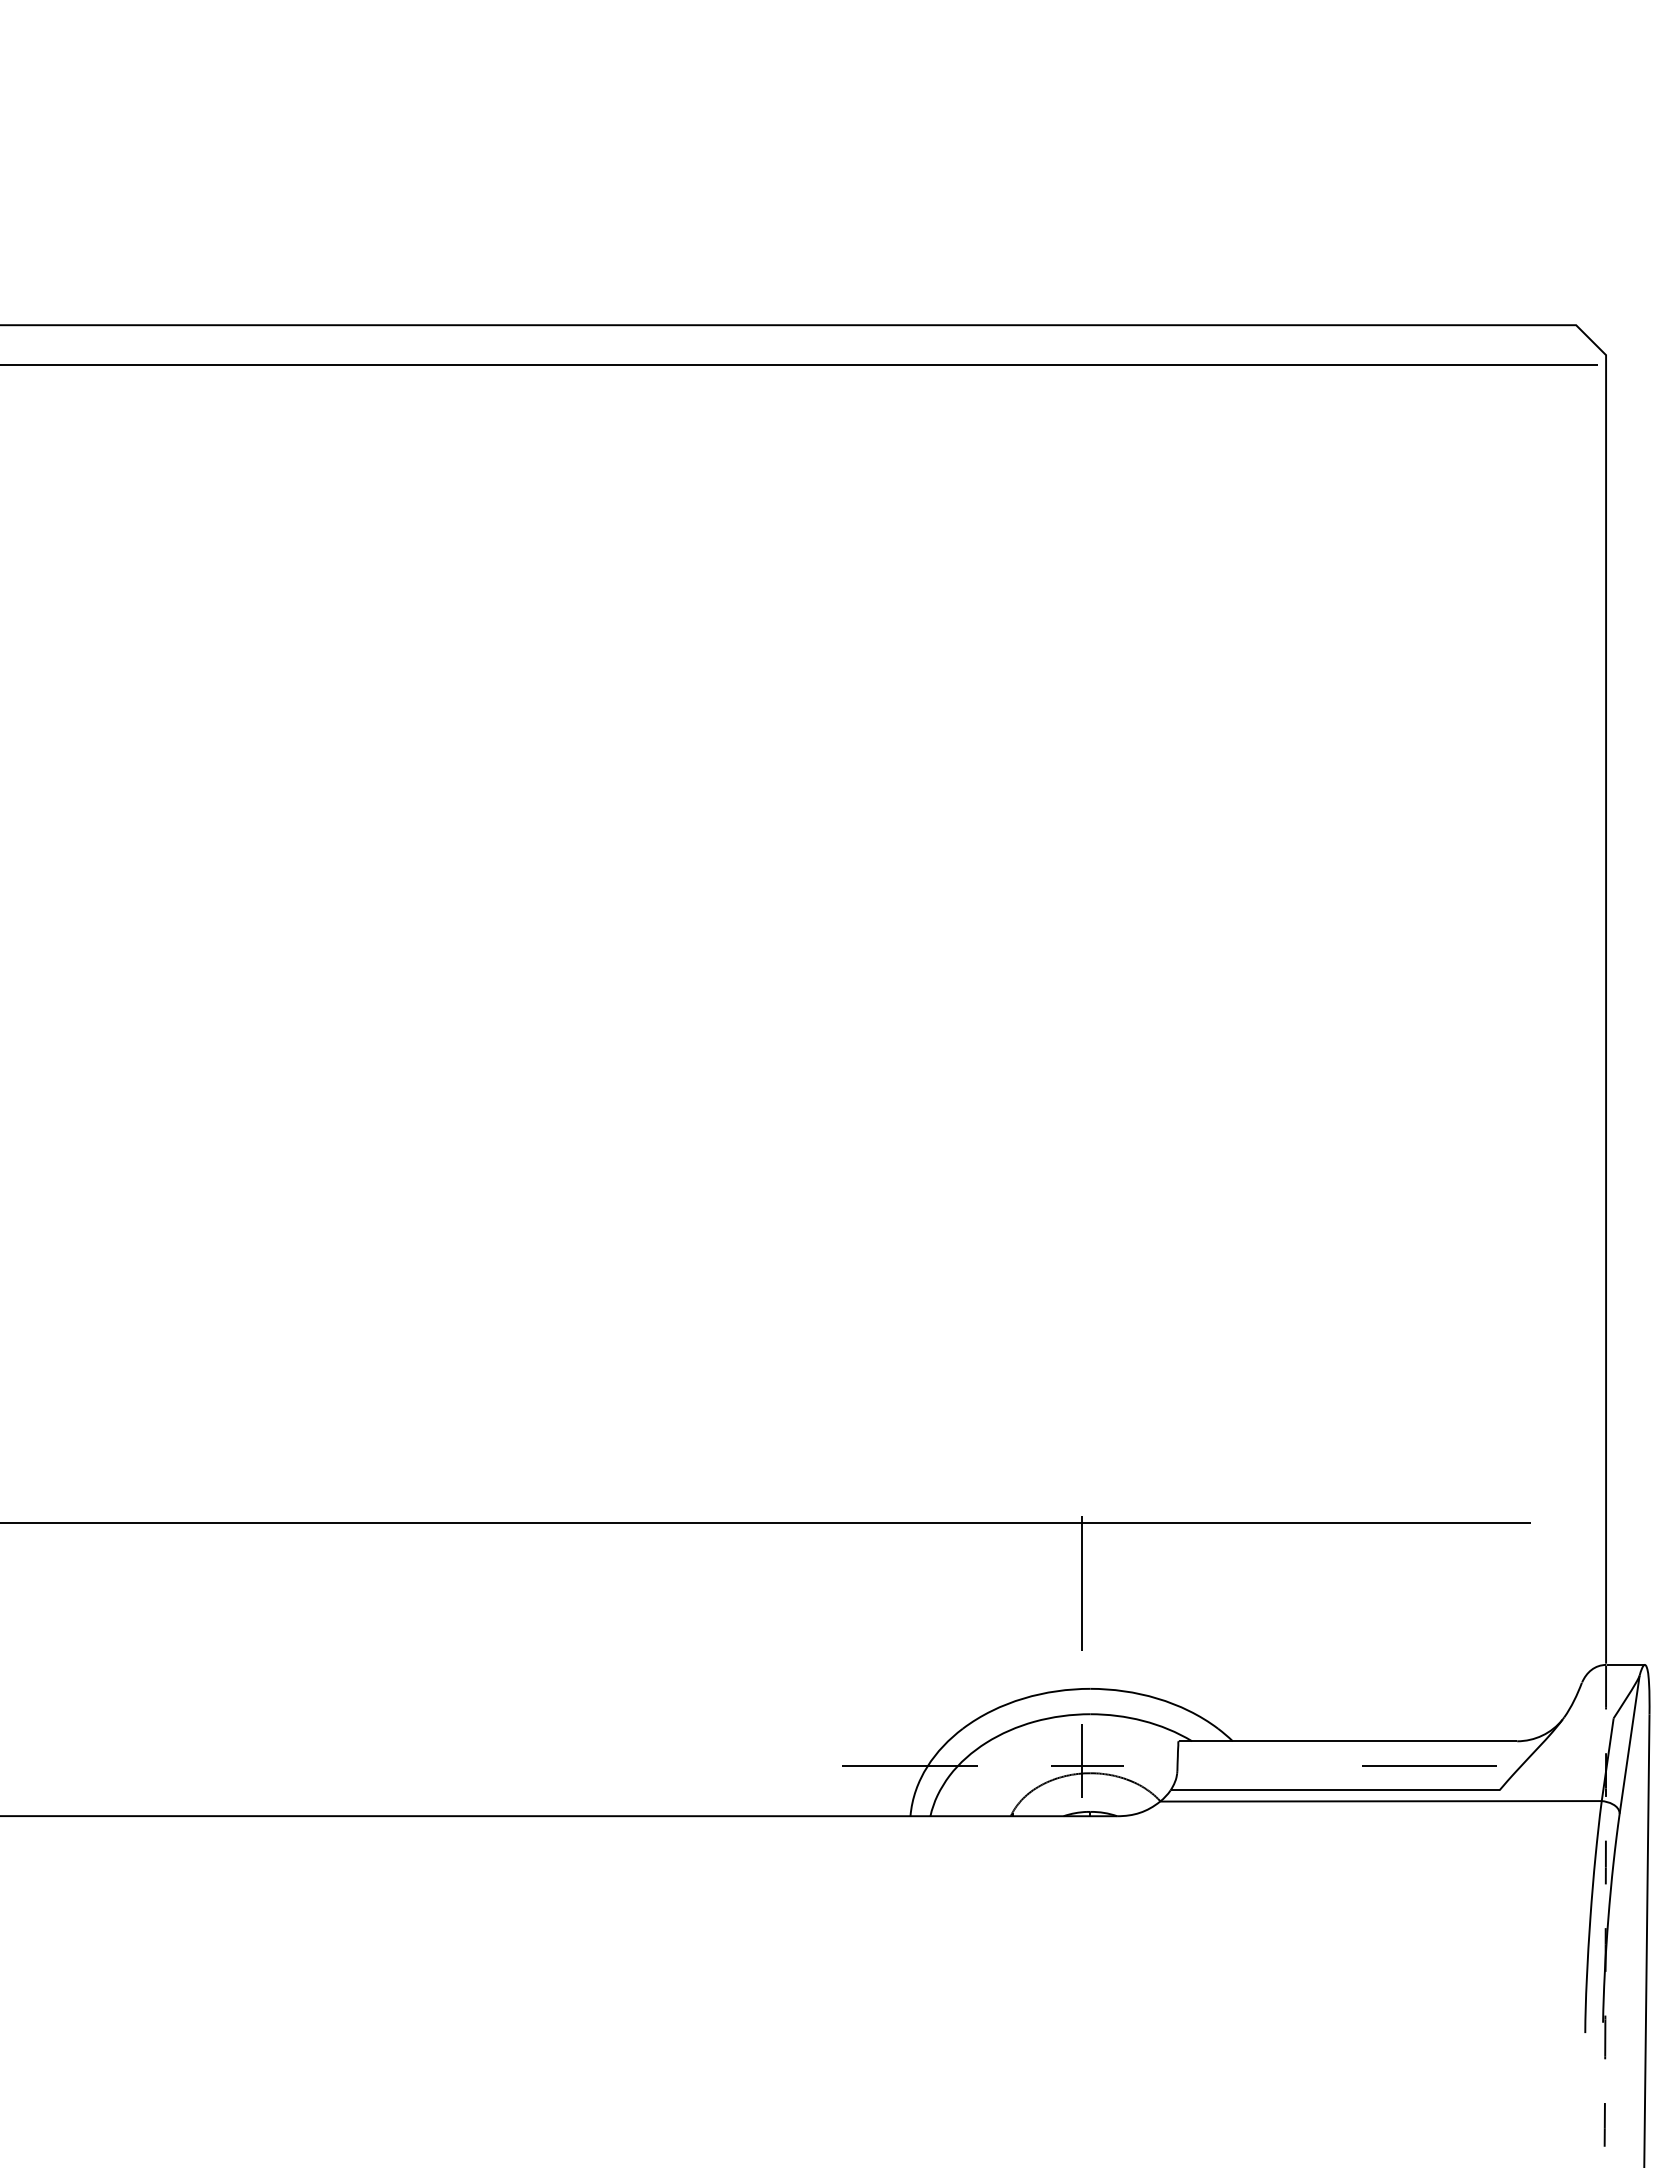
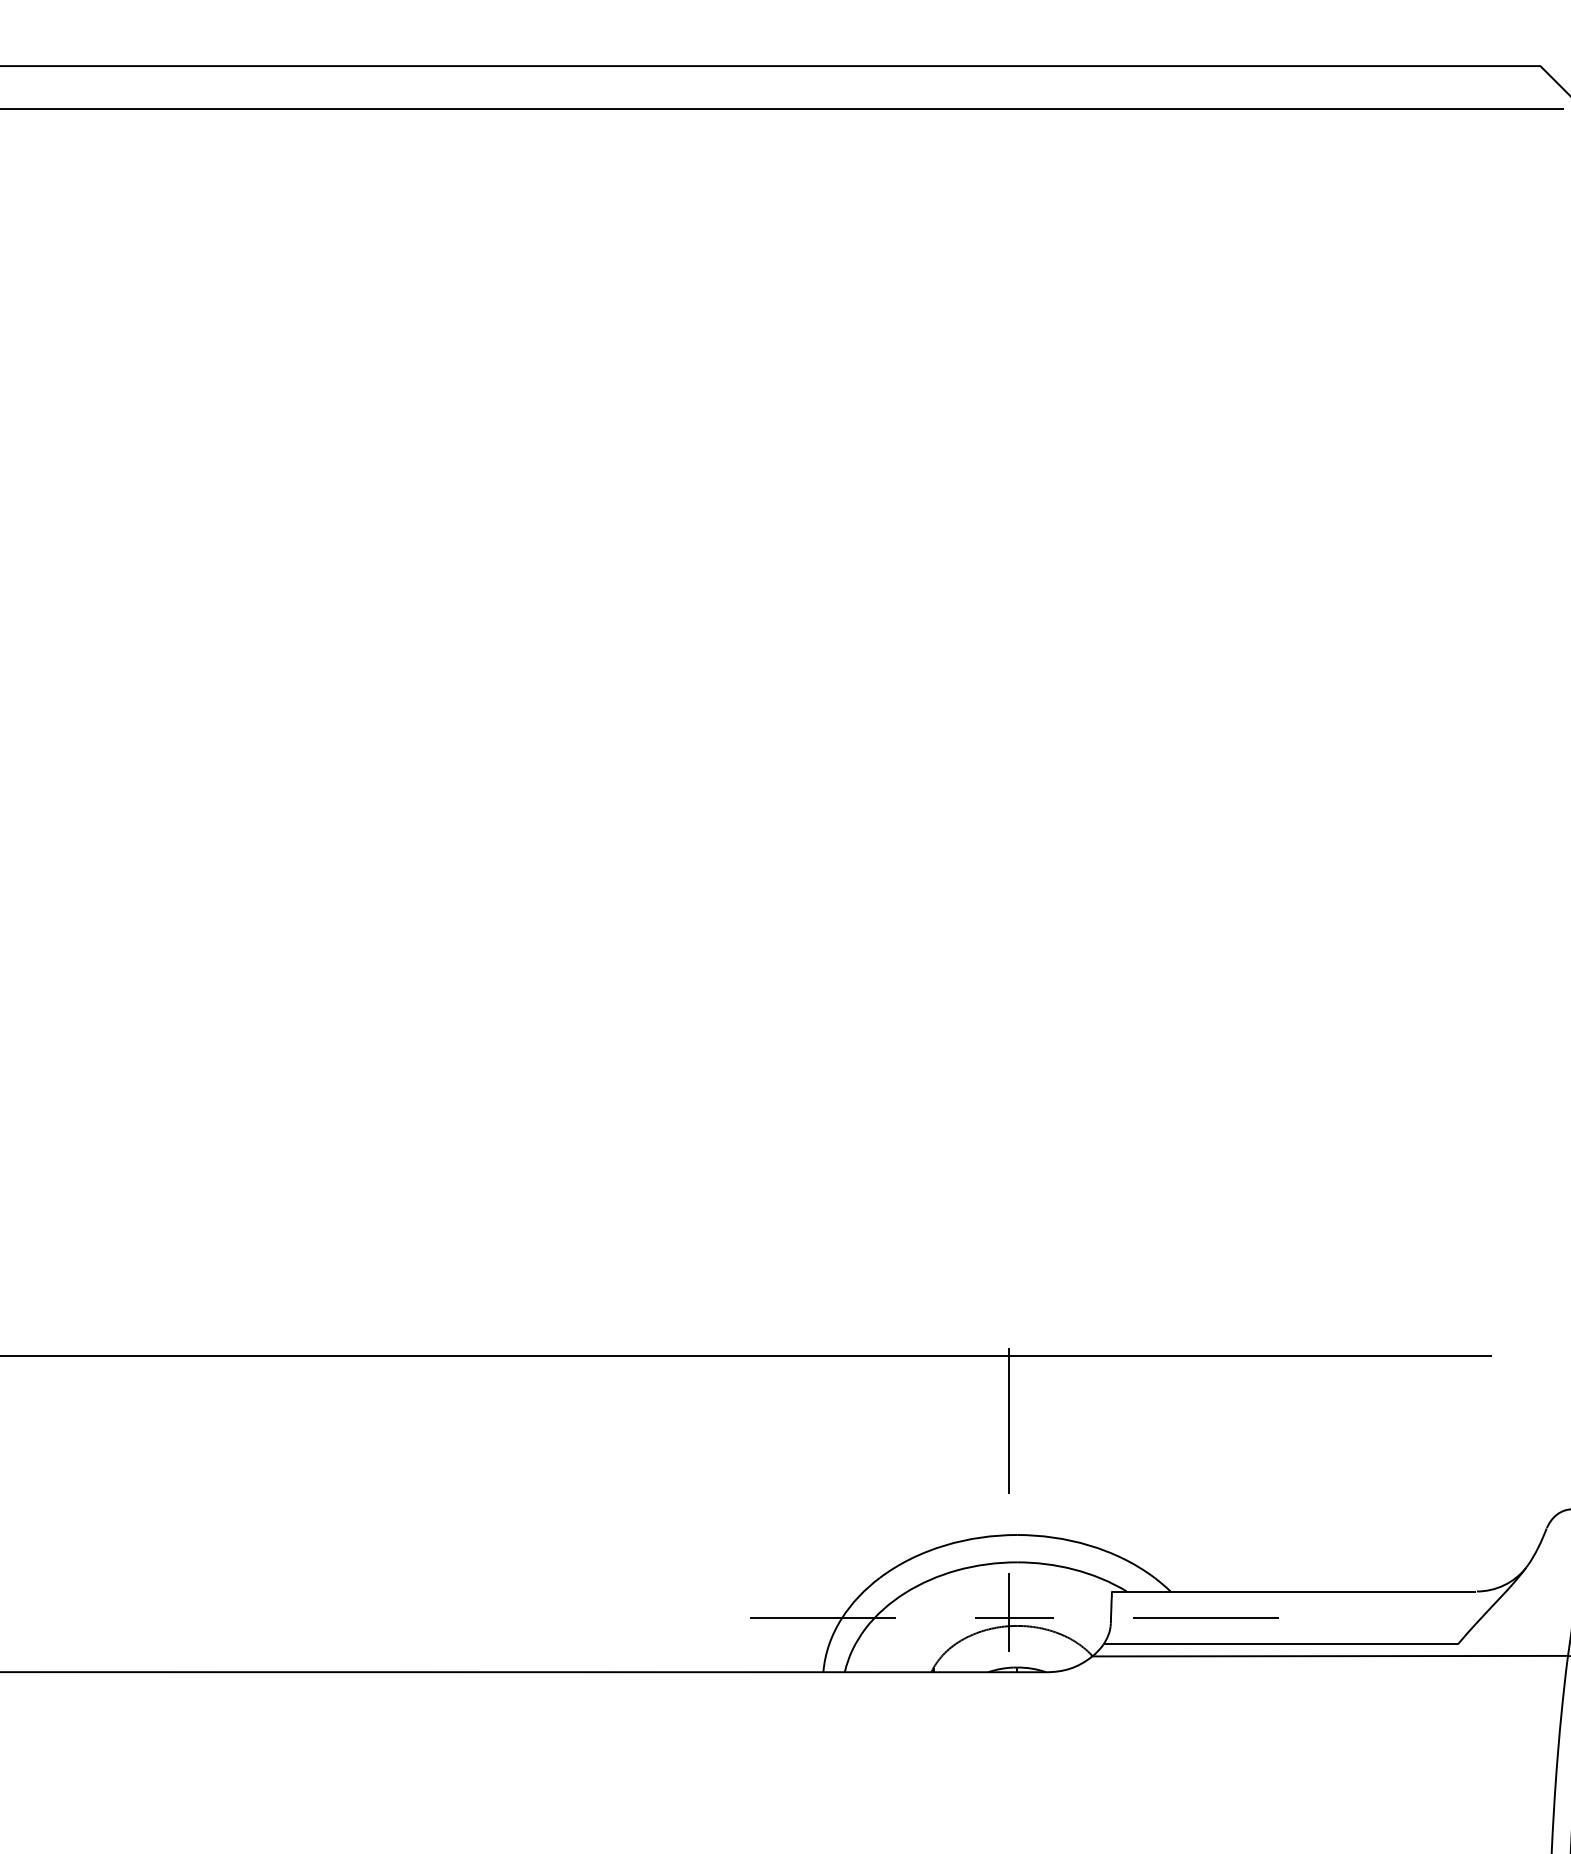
line: (1429, 1765) -> (1205, 1617), moved

